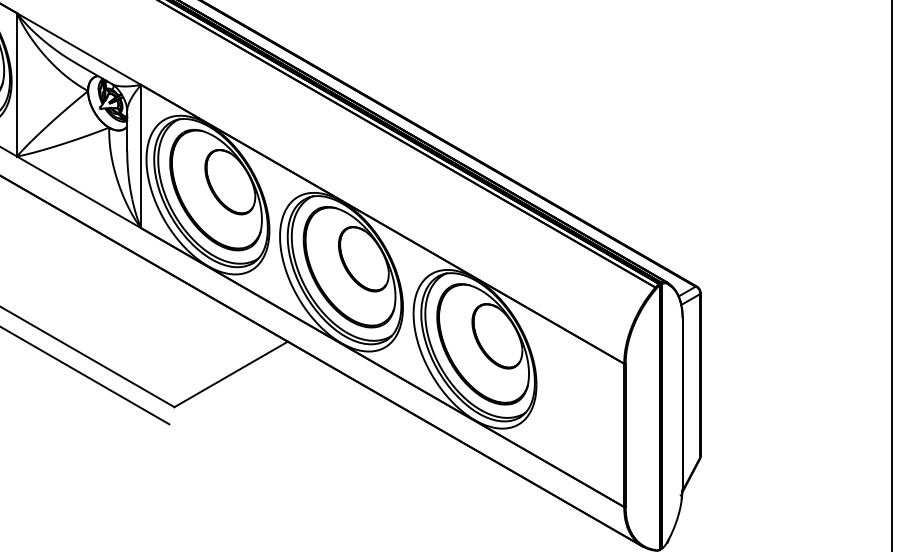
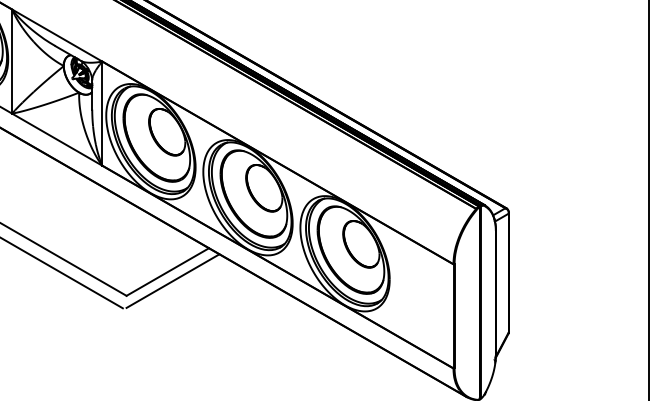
line: (238, 386) -> (173, 280), added

